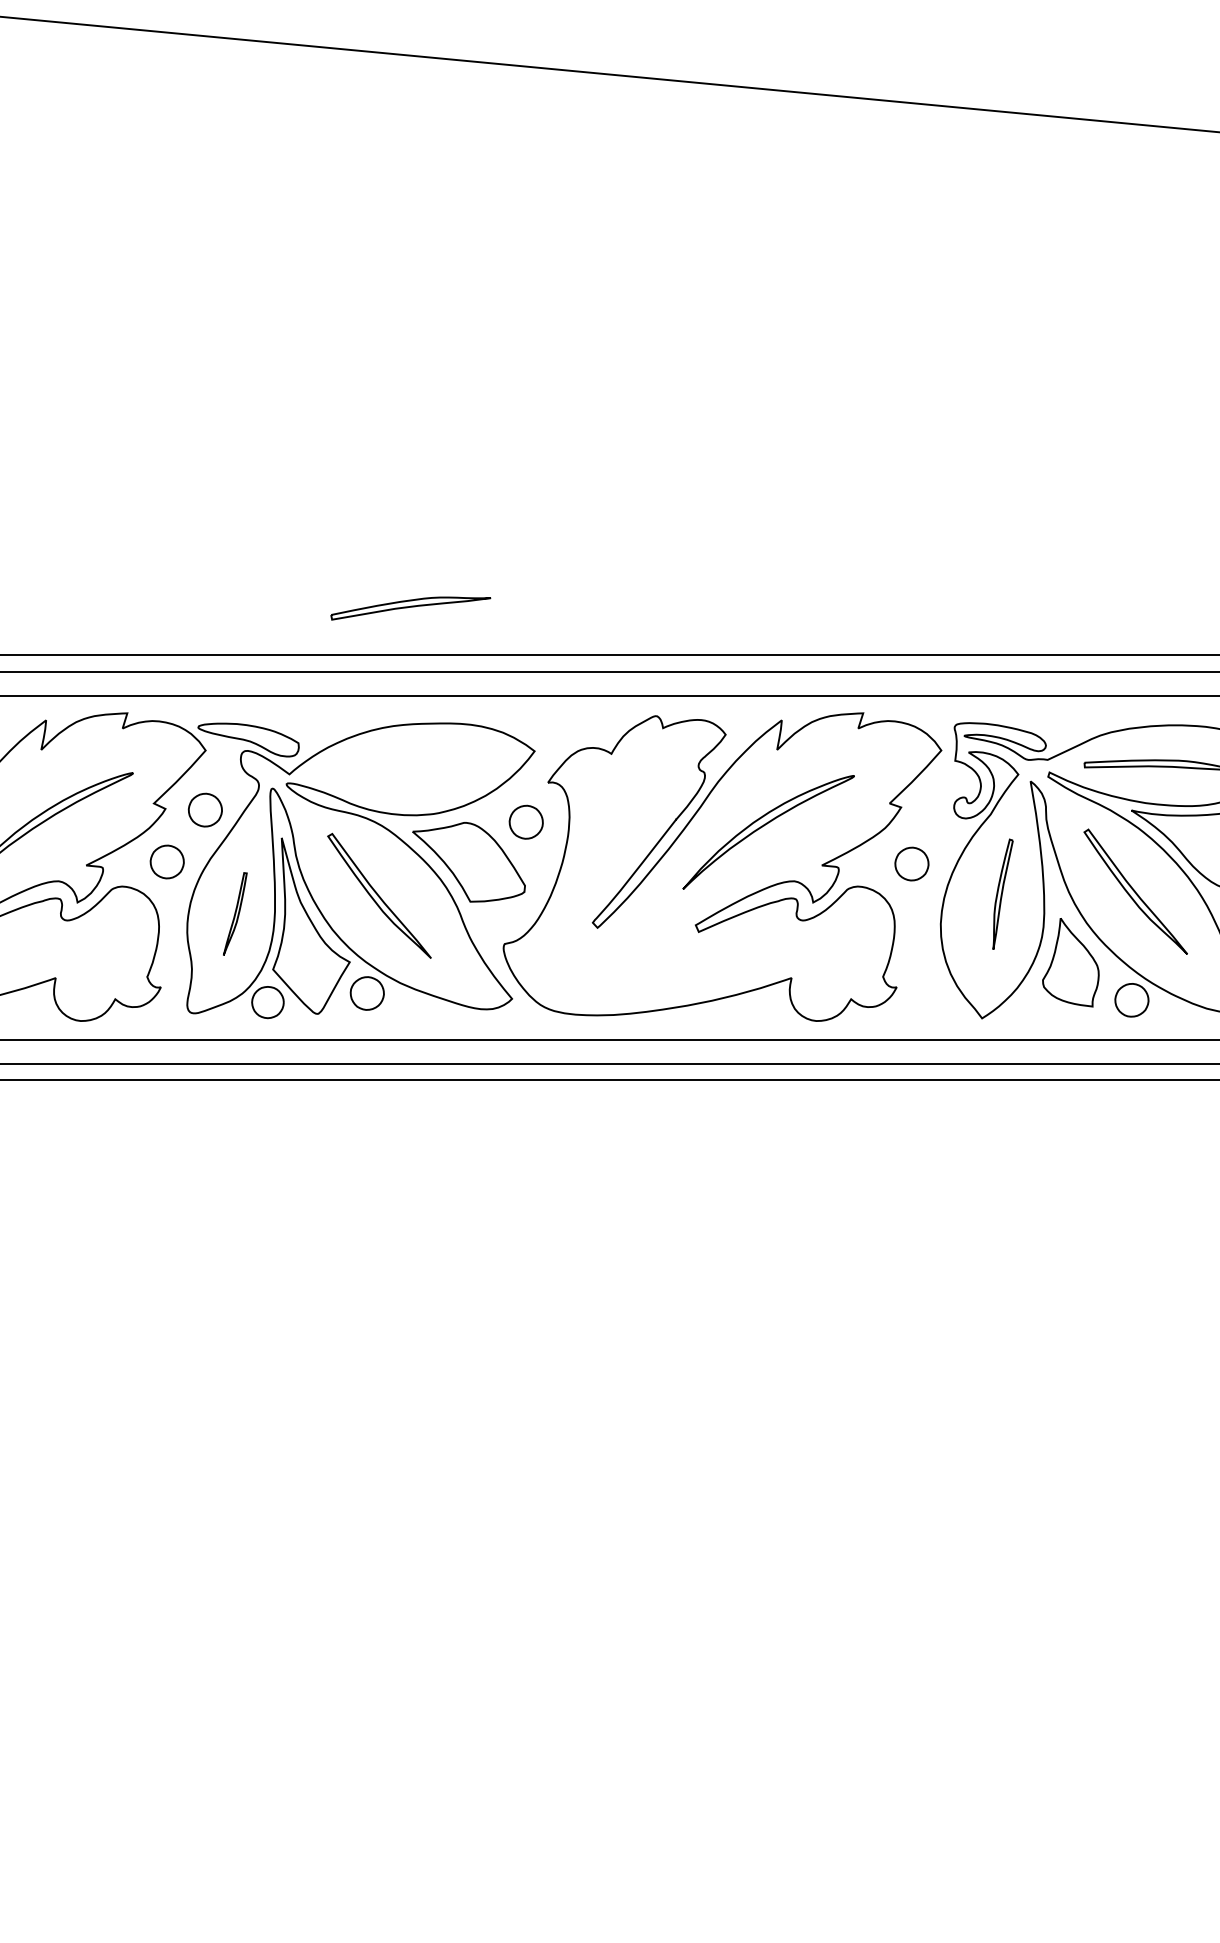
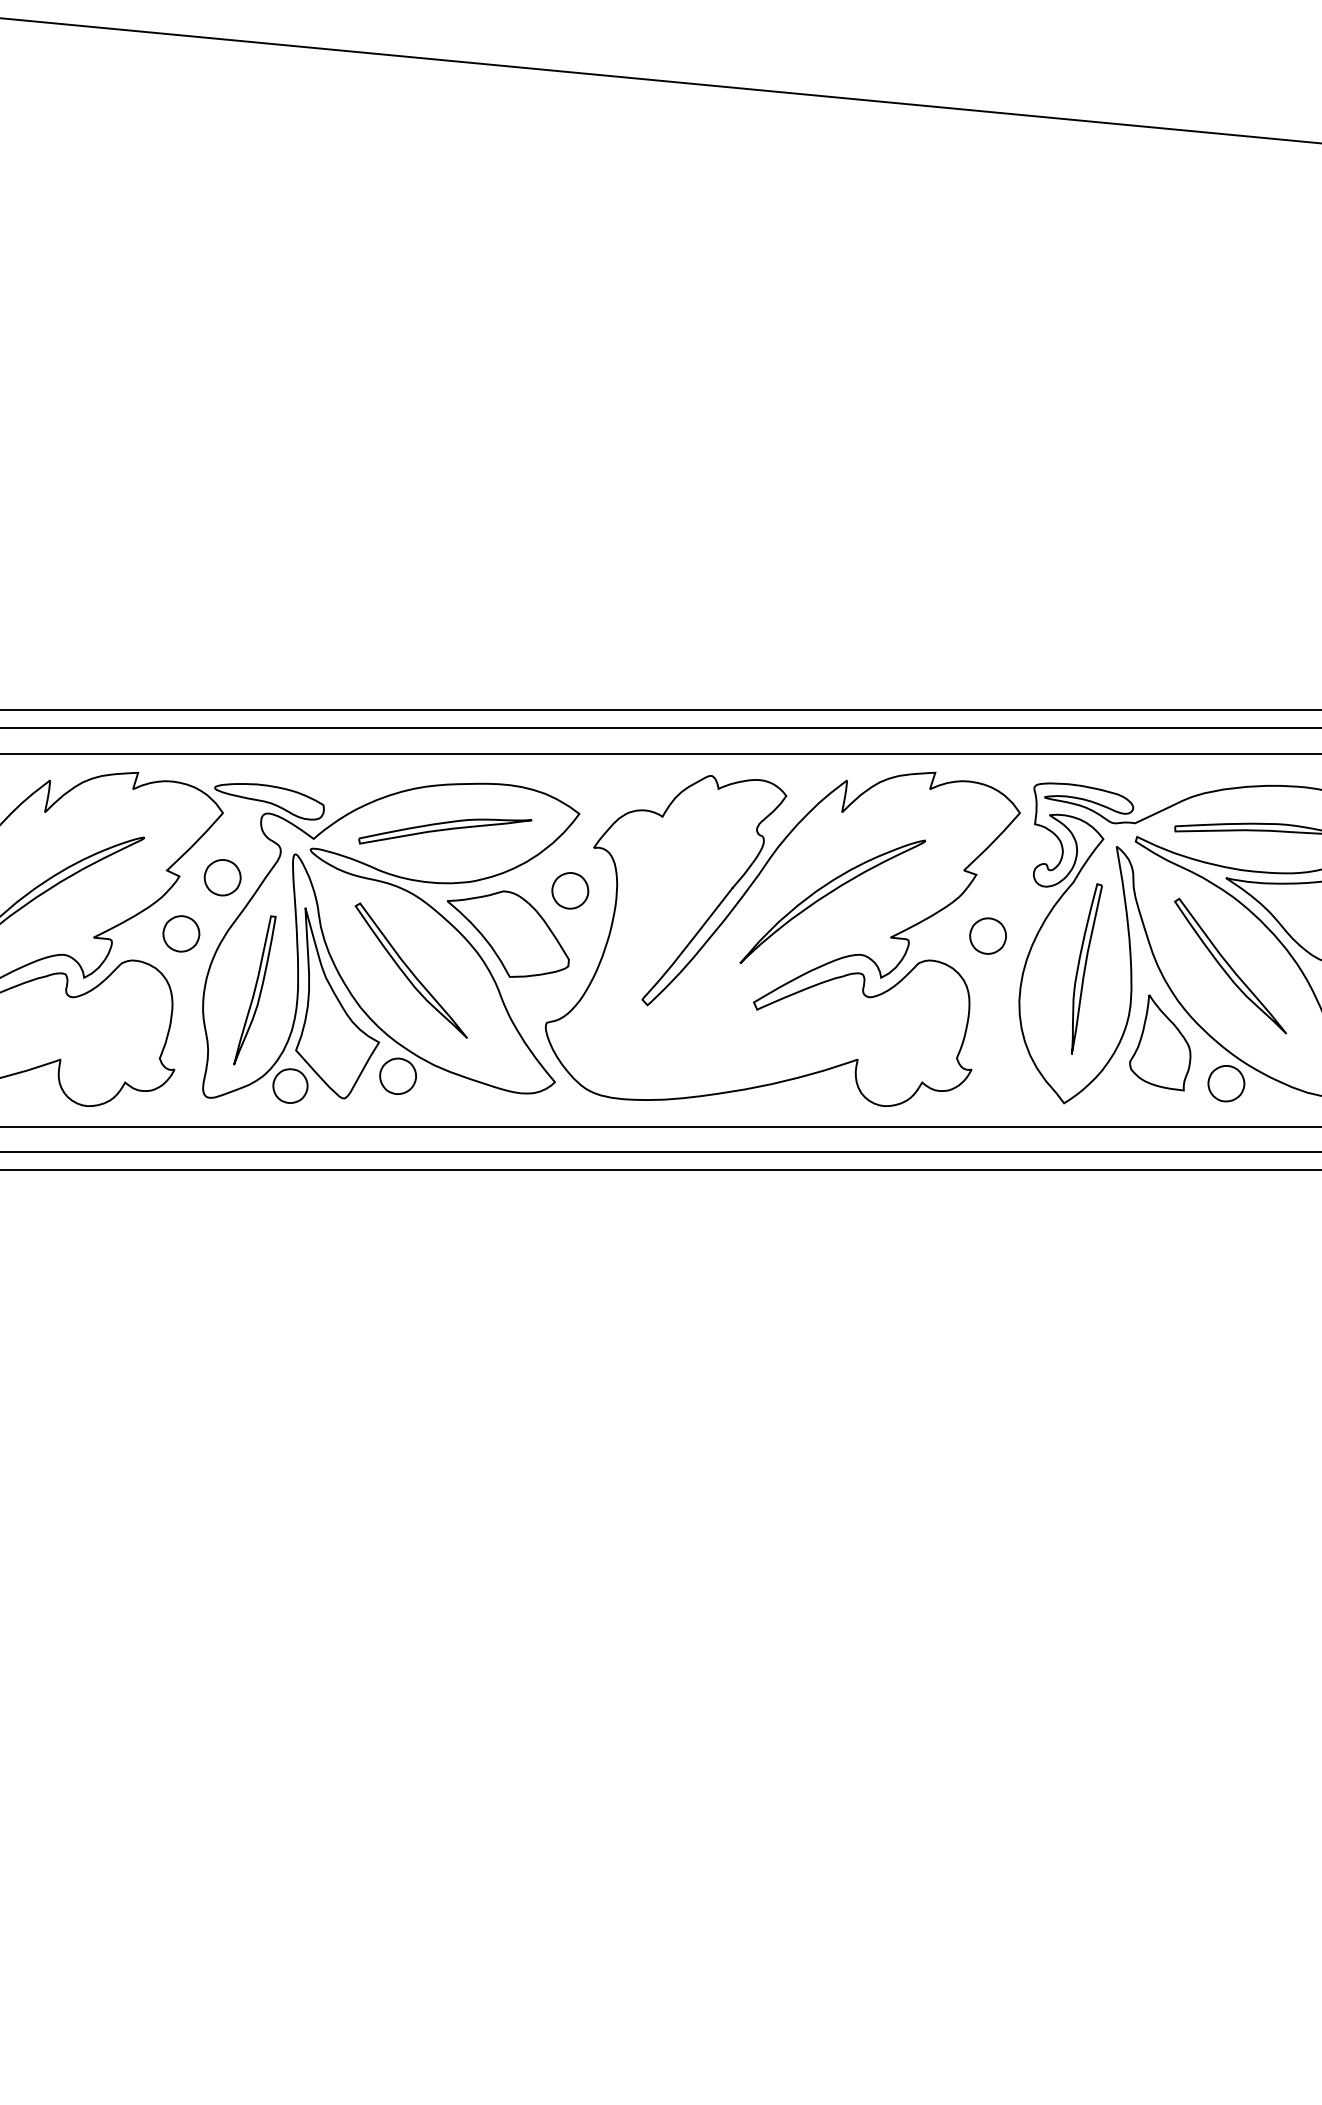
part: (410, 608) -> (444, 831), moved
part: (1002, 894) -> (1086, 969), size x1.43
part: (235, 913) -> (255, 989), size x1.67

